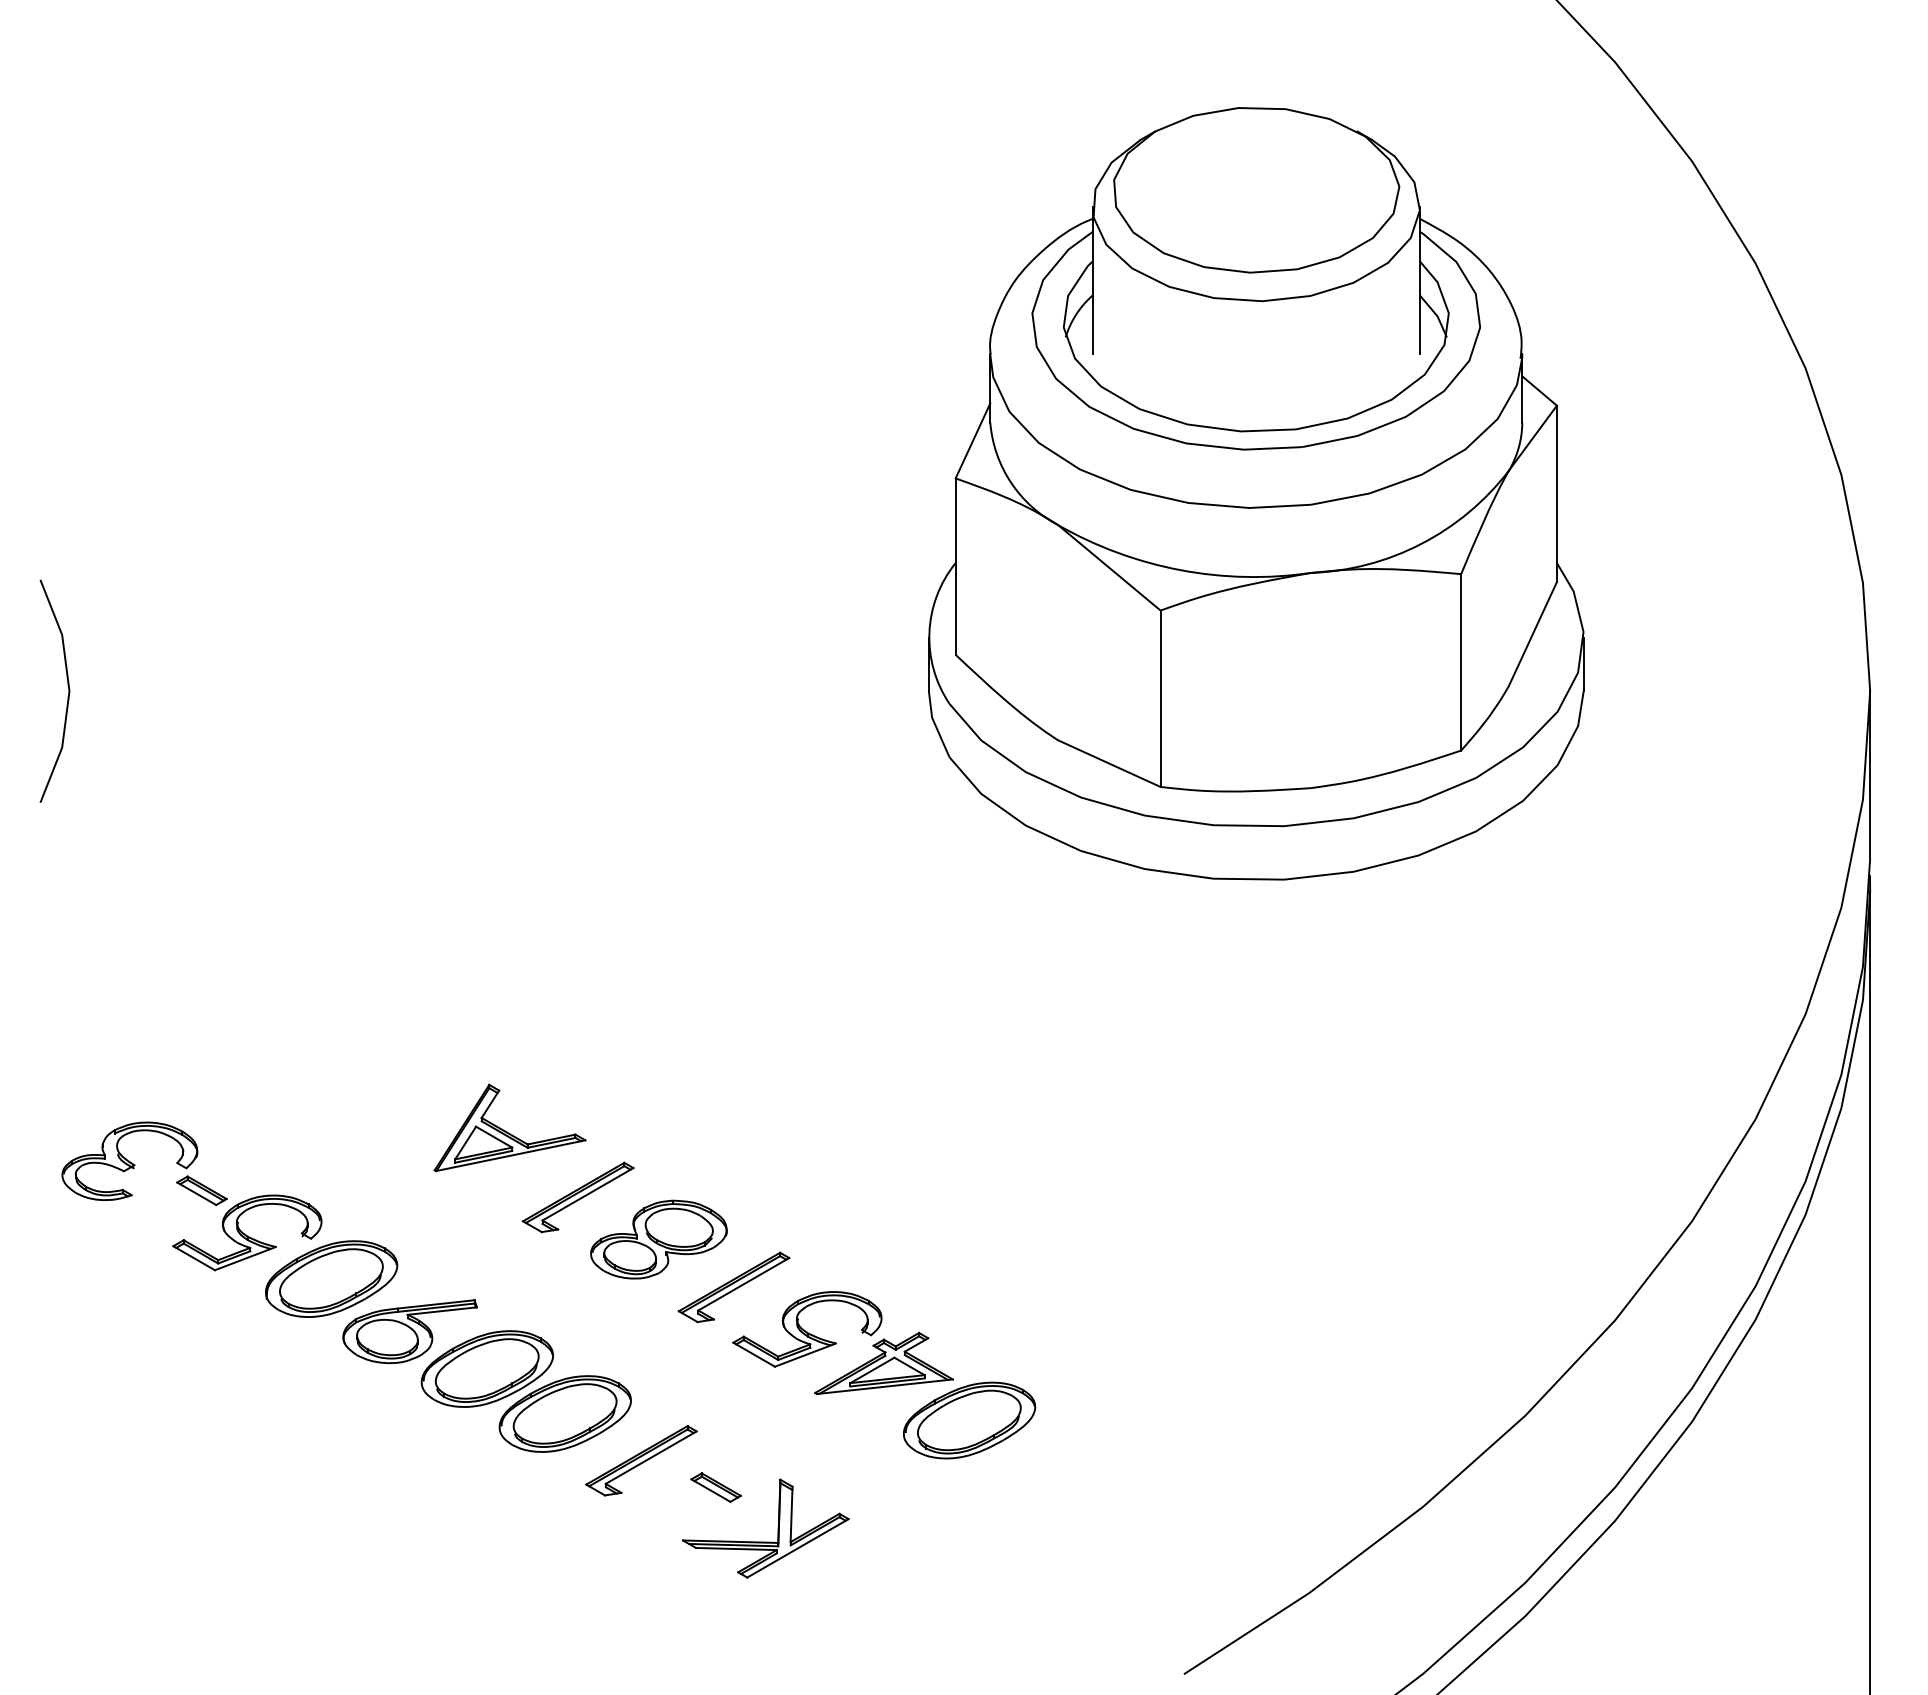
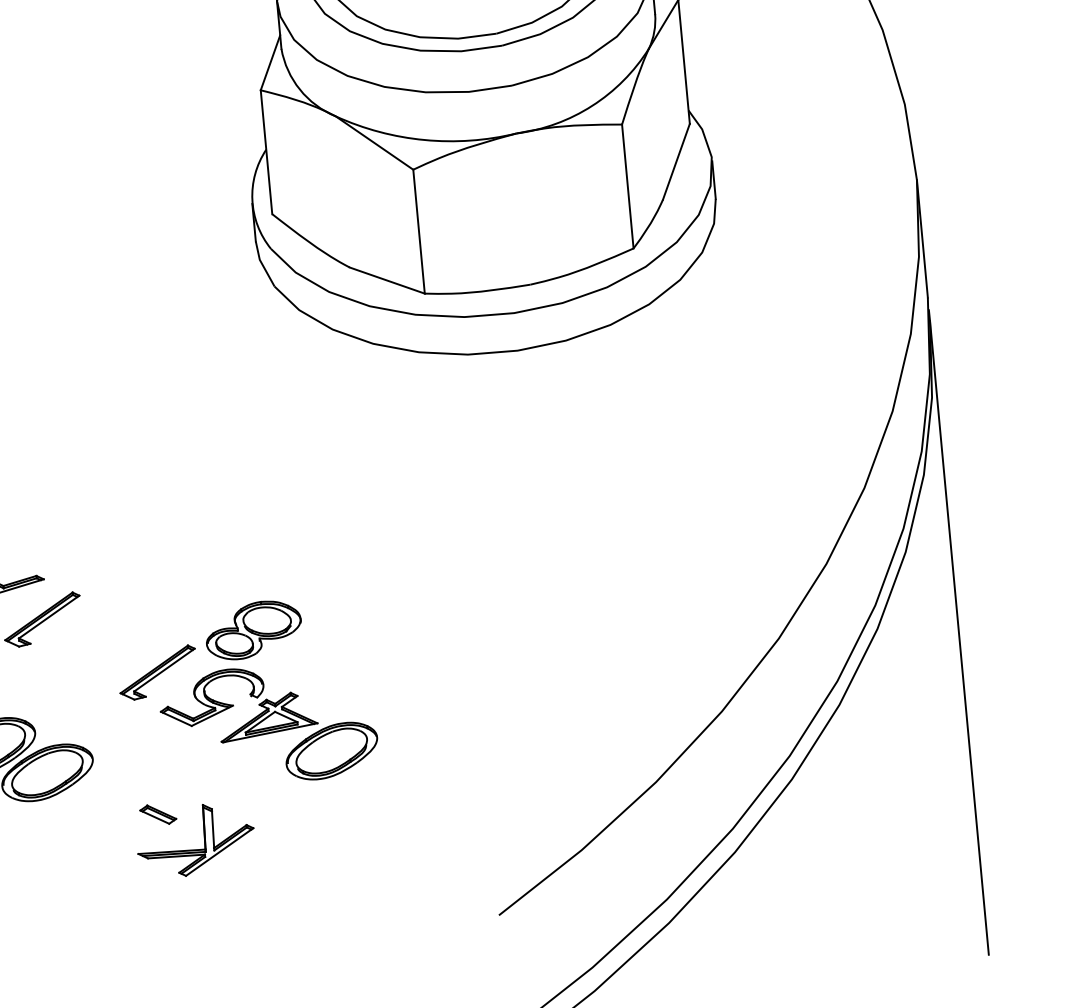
part: (658, 1239) -> (253, 630), moved
part: (641, 1460) -> (104, 800), removed

